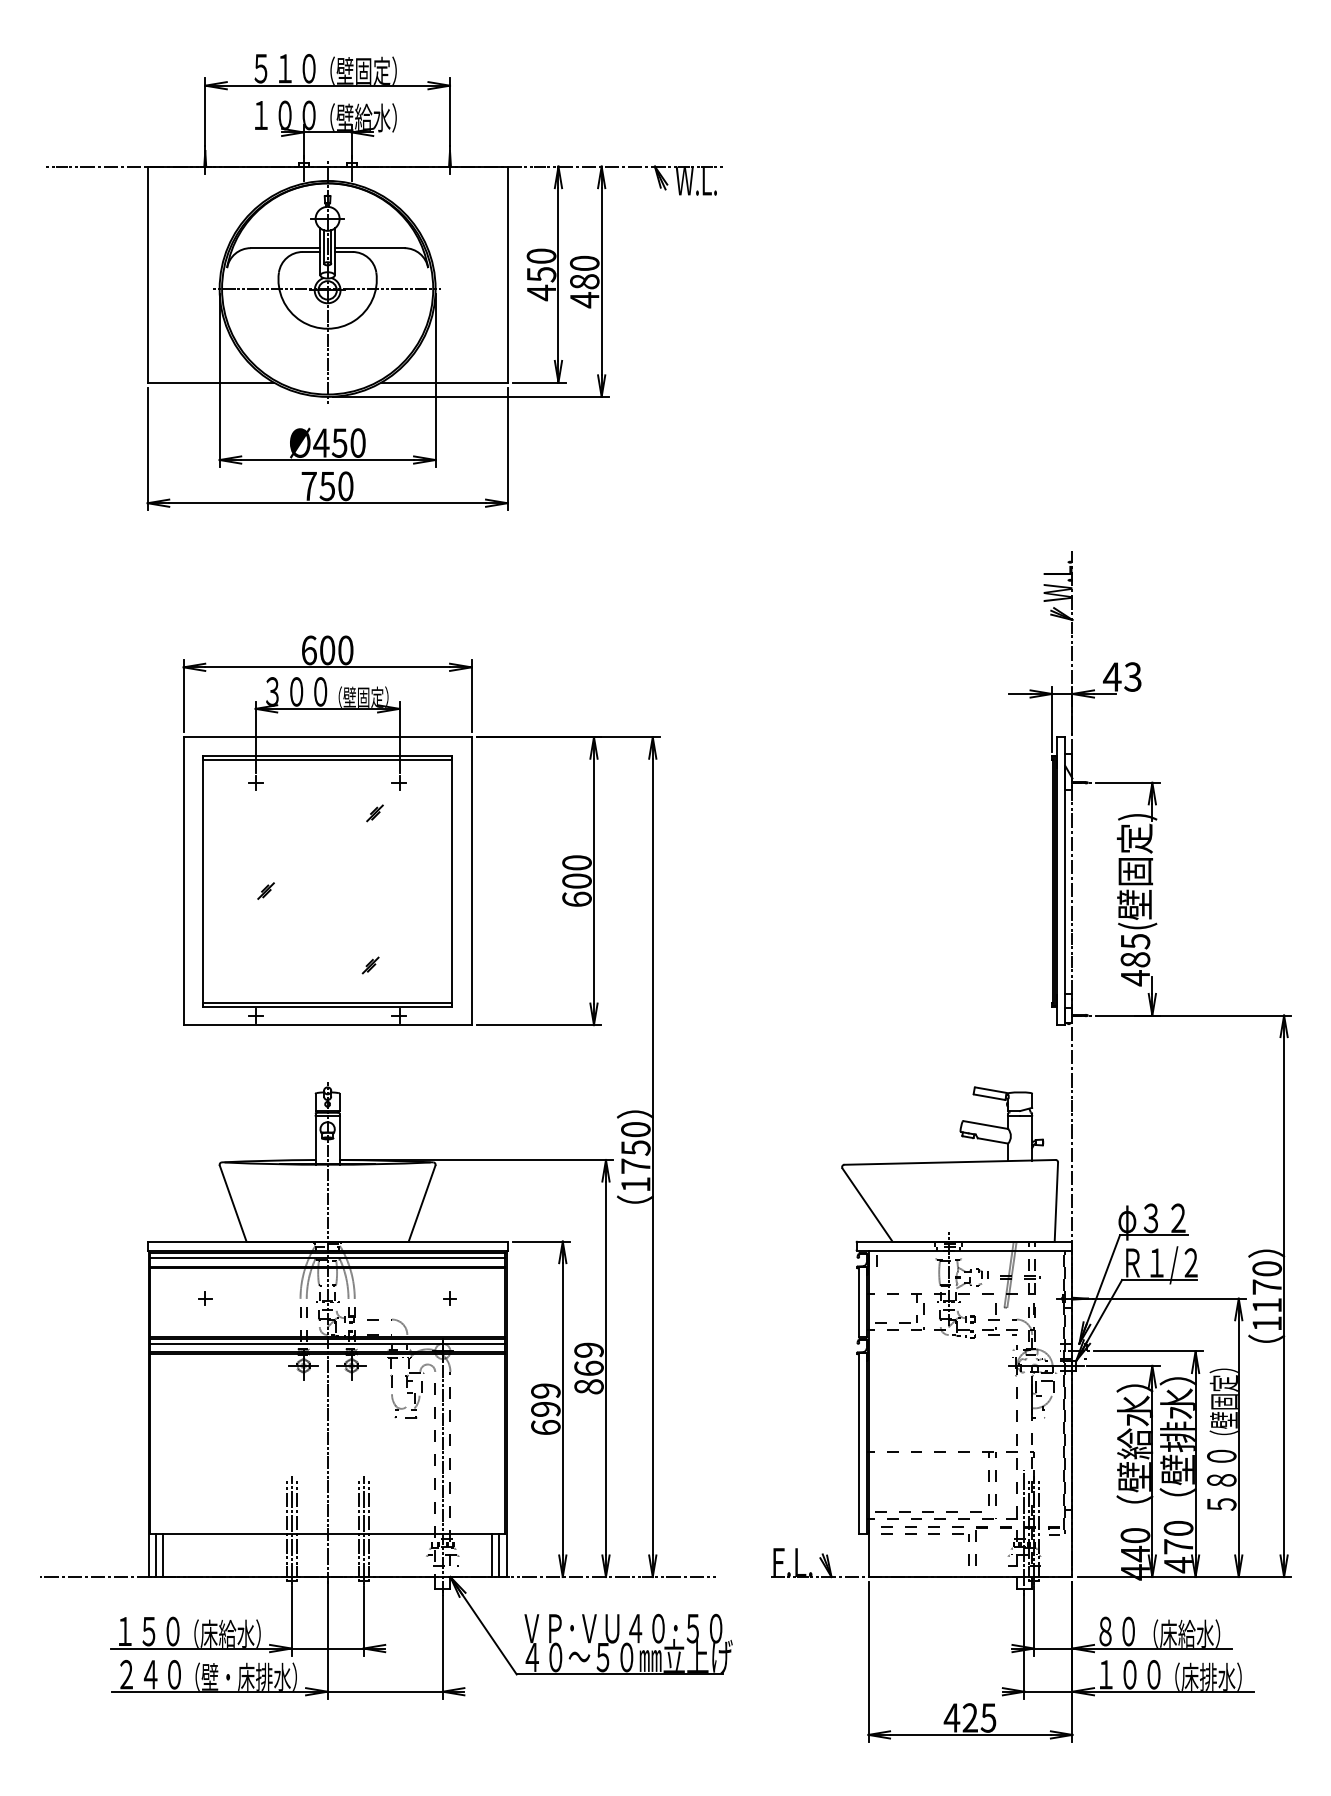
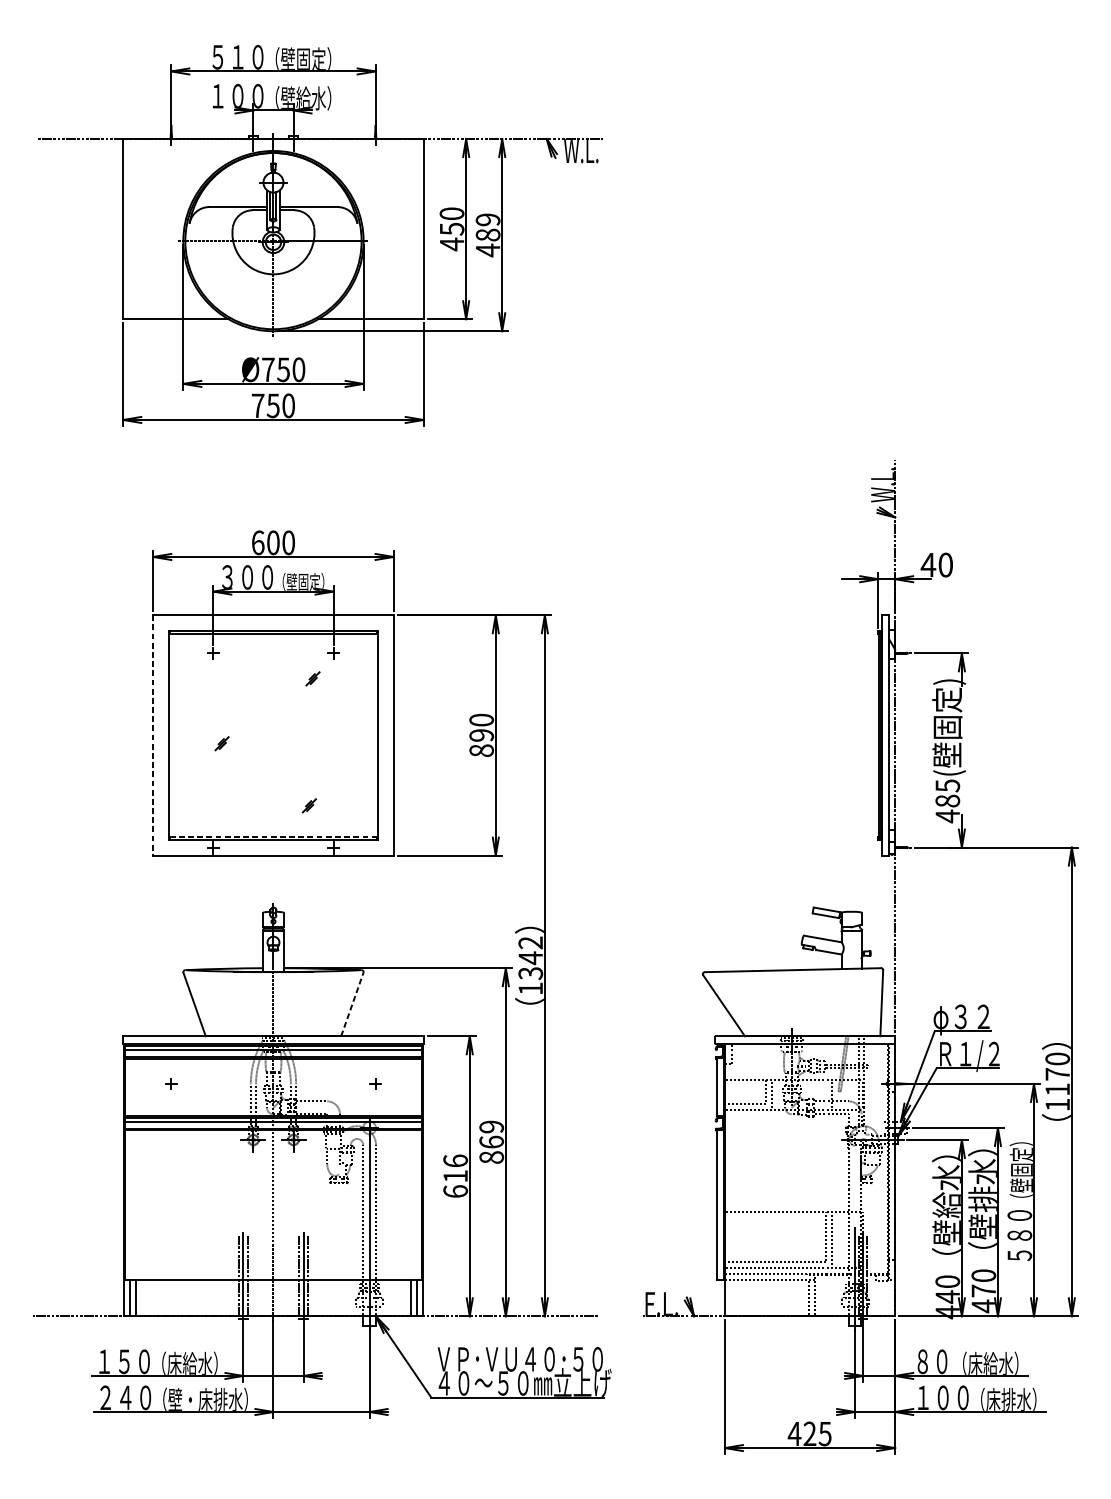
text: (584, 263) -> (487, 219), 480 -> 489
text: (321, 442) -> (268, 369), Ø450 -> Ø750
text: (1132, 676) -> (945, 564), 43 -> 40
line: (183, 881) -> (153, 735), solid -> dashed
text: (576, 889) -> (481, 742), 600 -> 890
line: (328, 1002) -> (274, 836), solid -> dashed
text: (635, 1148) -> (530, 958), 1750 -> 1342
line: (422, 1203) -> (352, 1004), solid -> dashed
text: (545, 1399) -> (455, 1168), 699 -> 616

